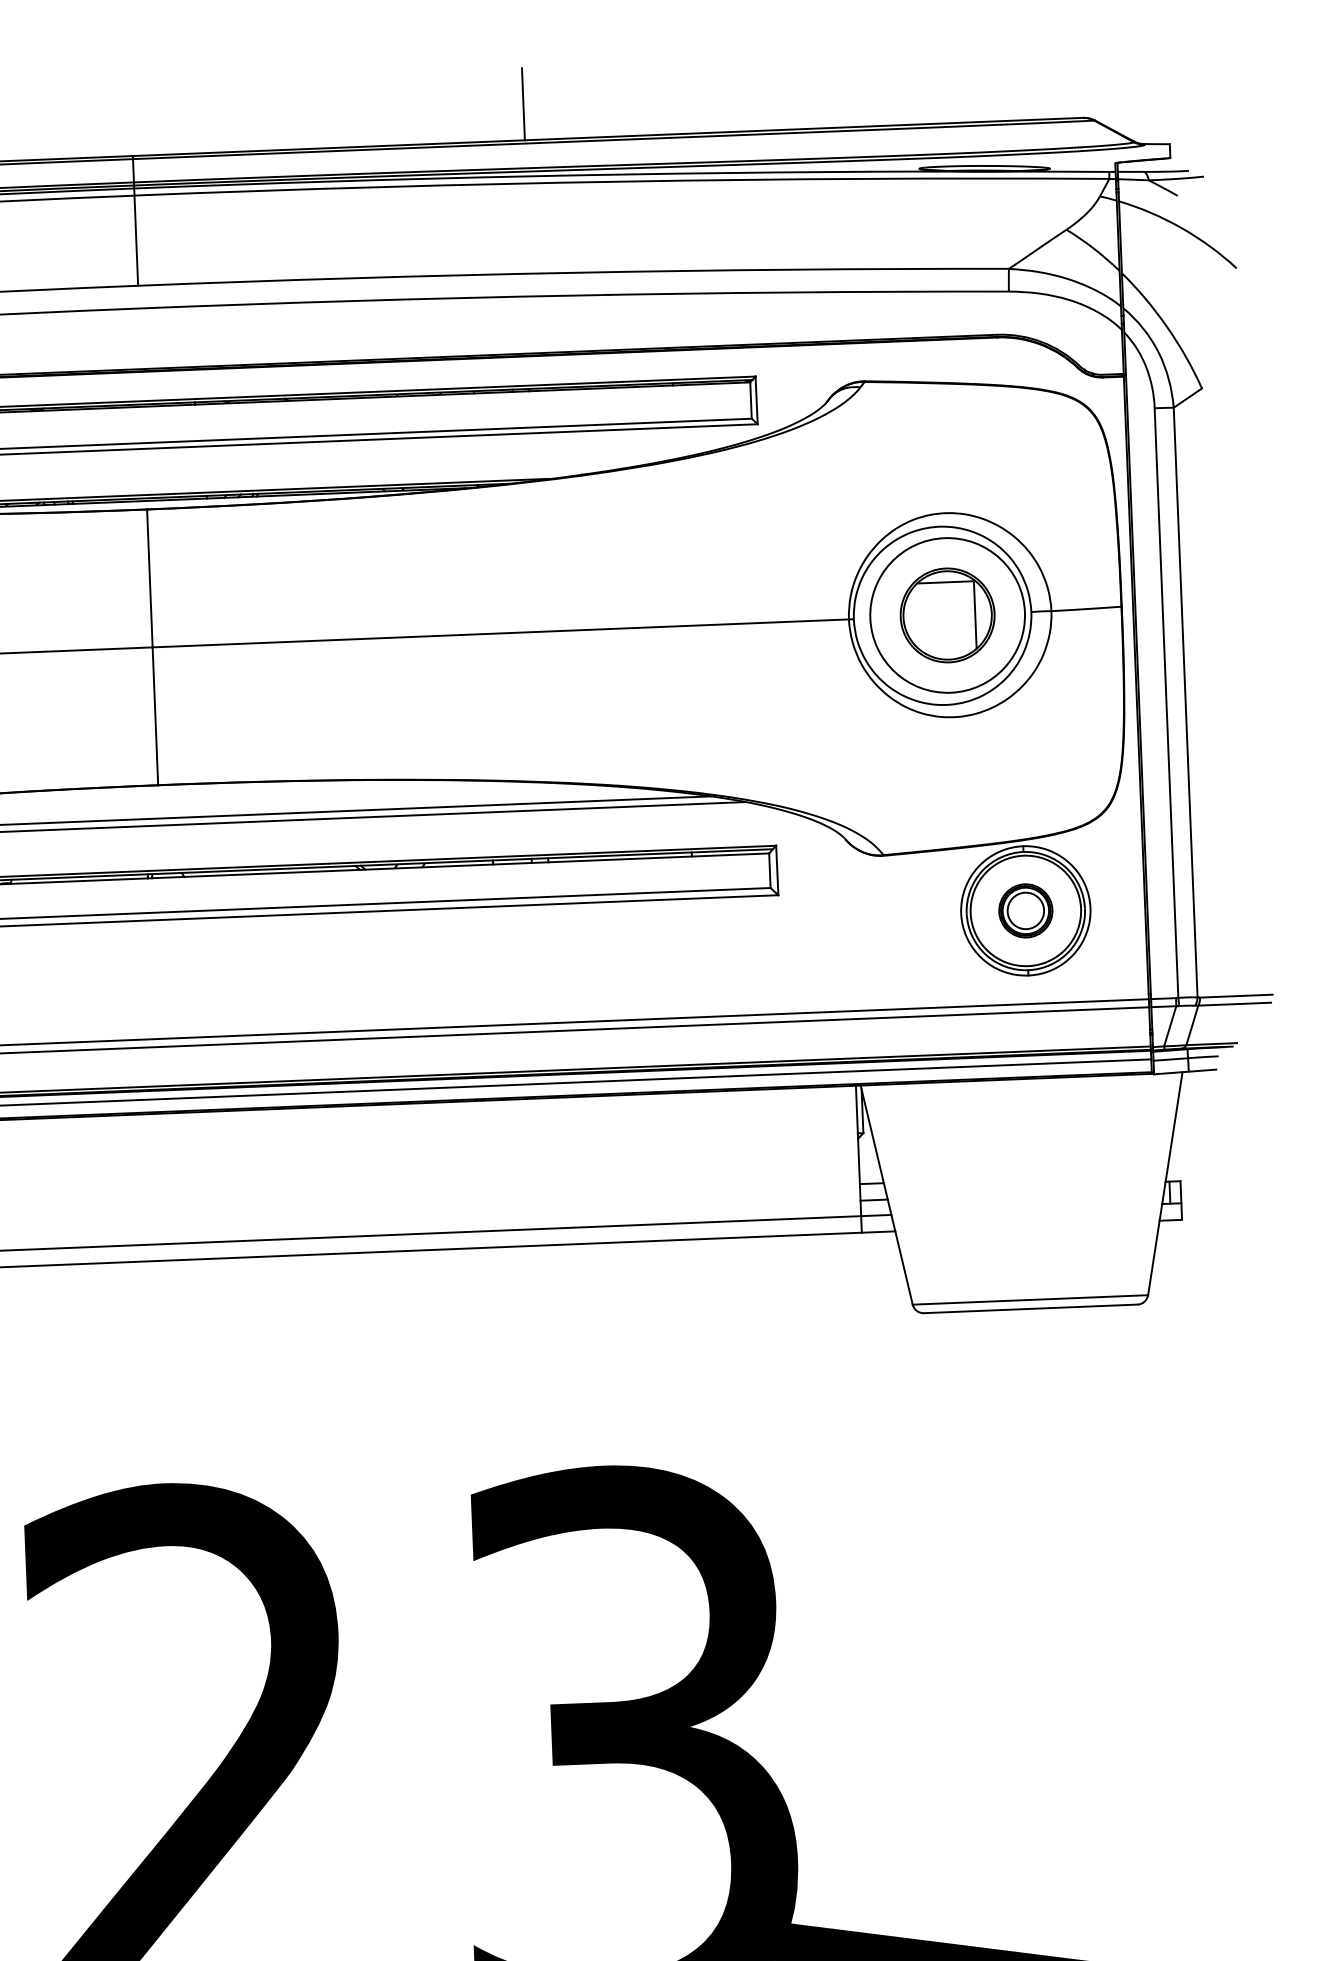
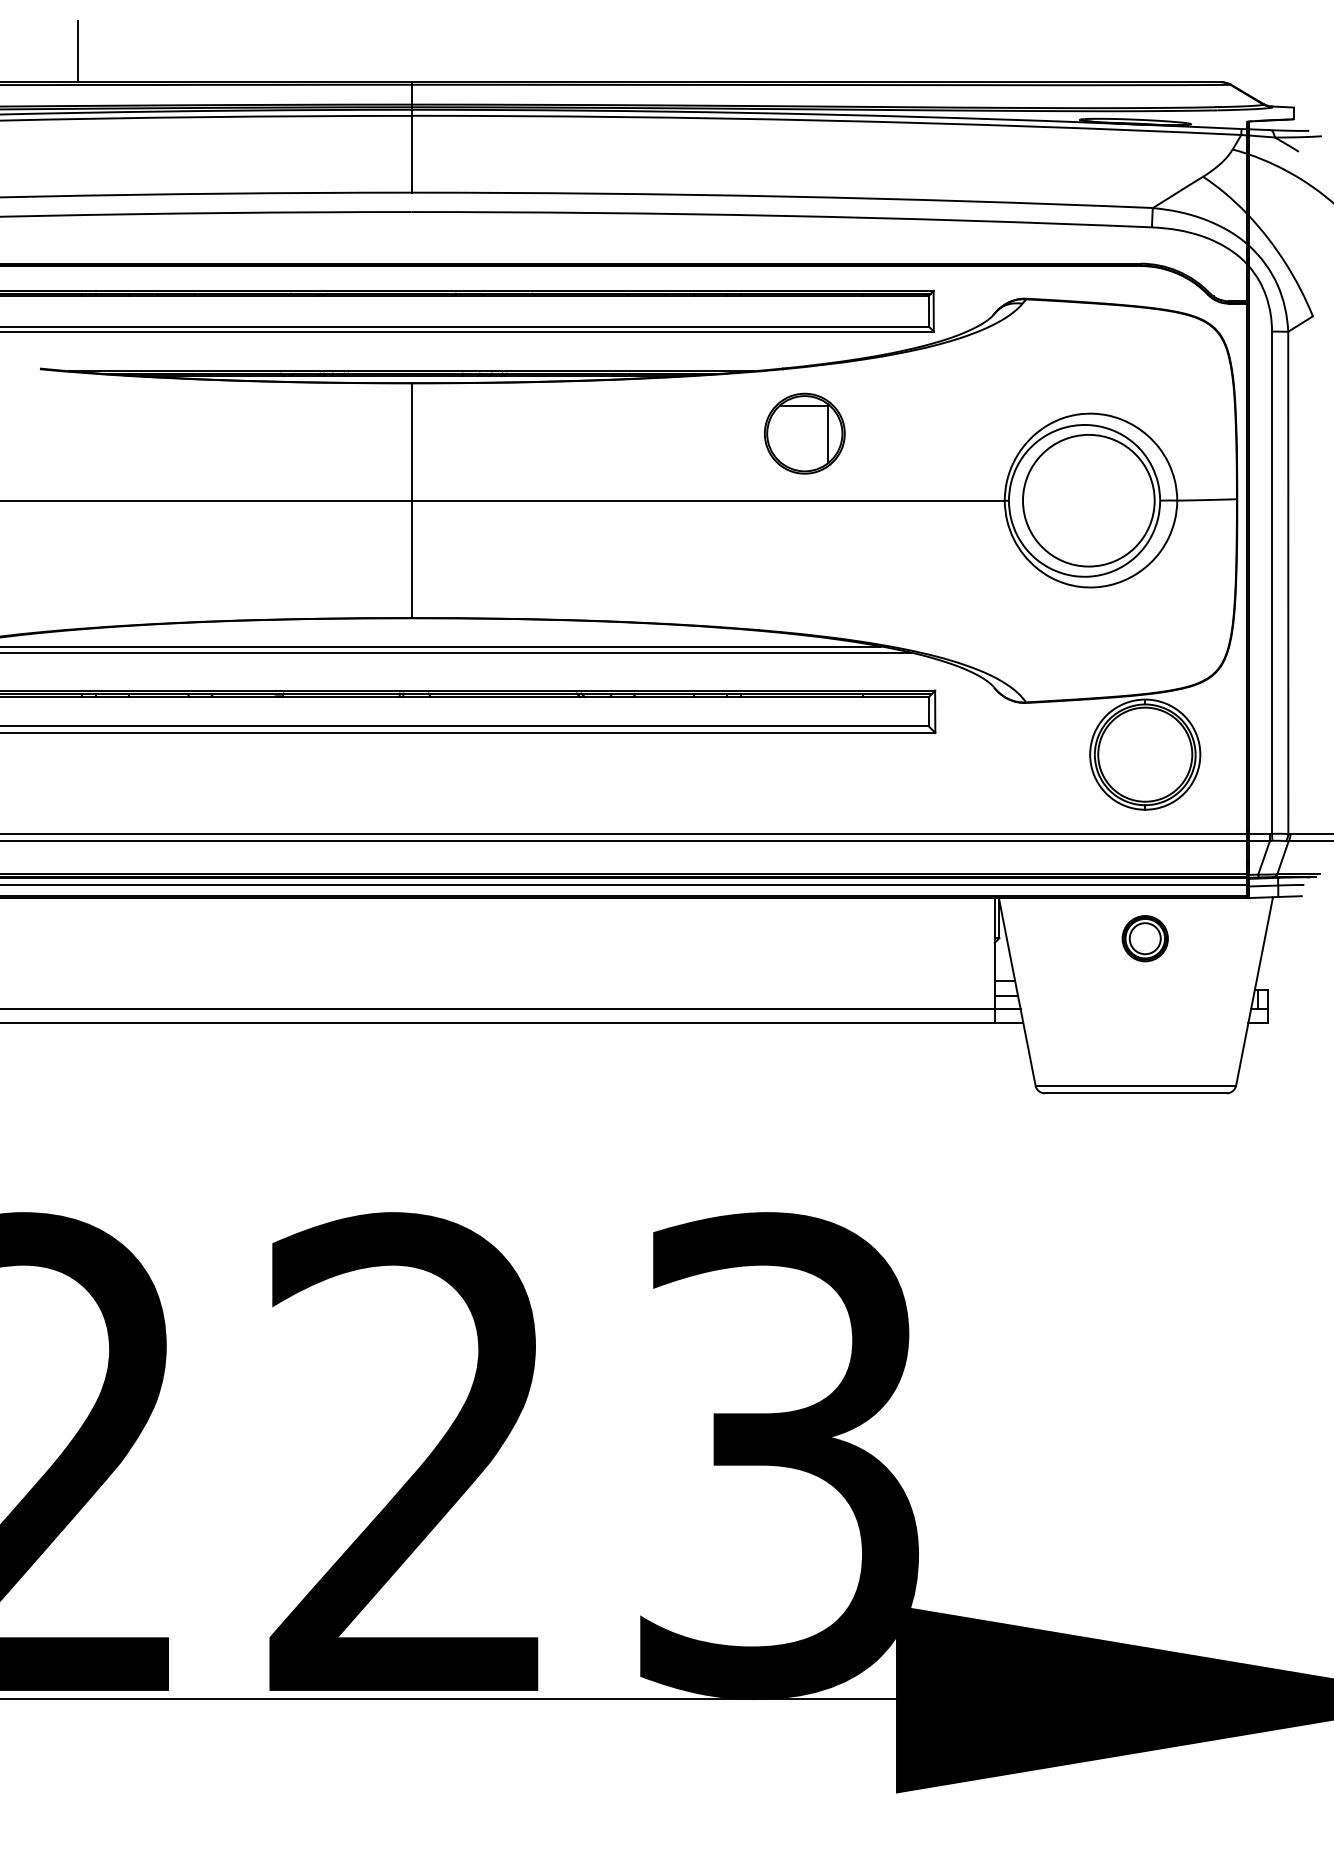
line: (523, 104) -> (745, 51), removed
part: (947, 615) -> (804, 433), moved
part: (1024, 910) -> (1144, 938), moved

